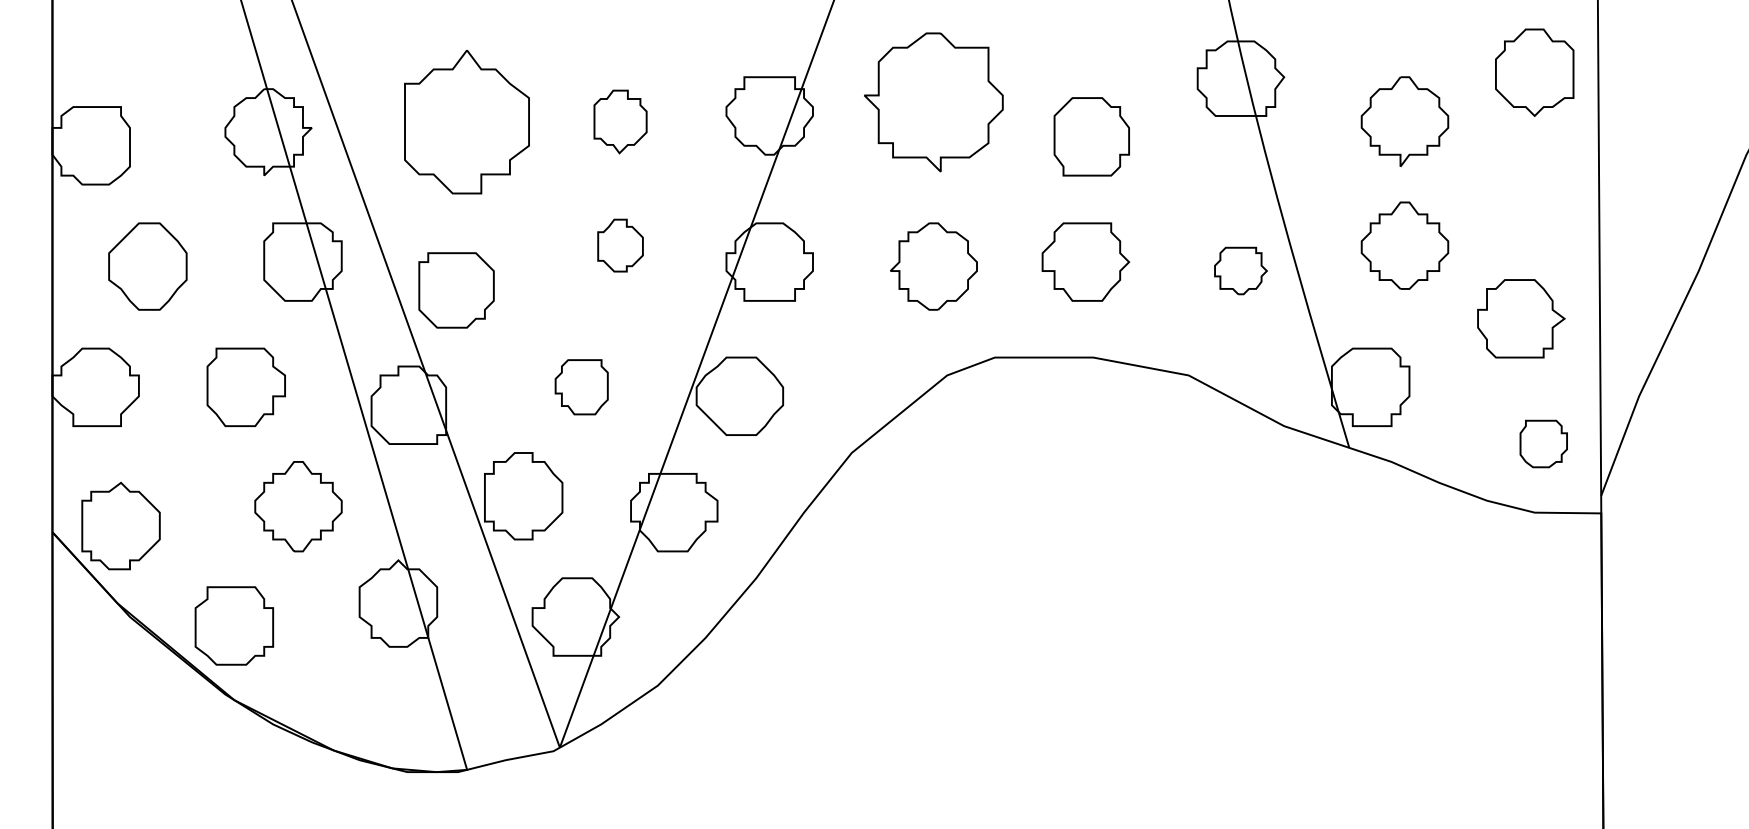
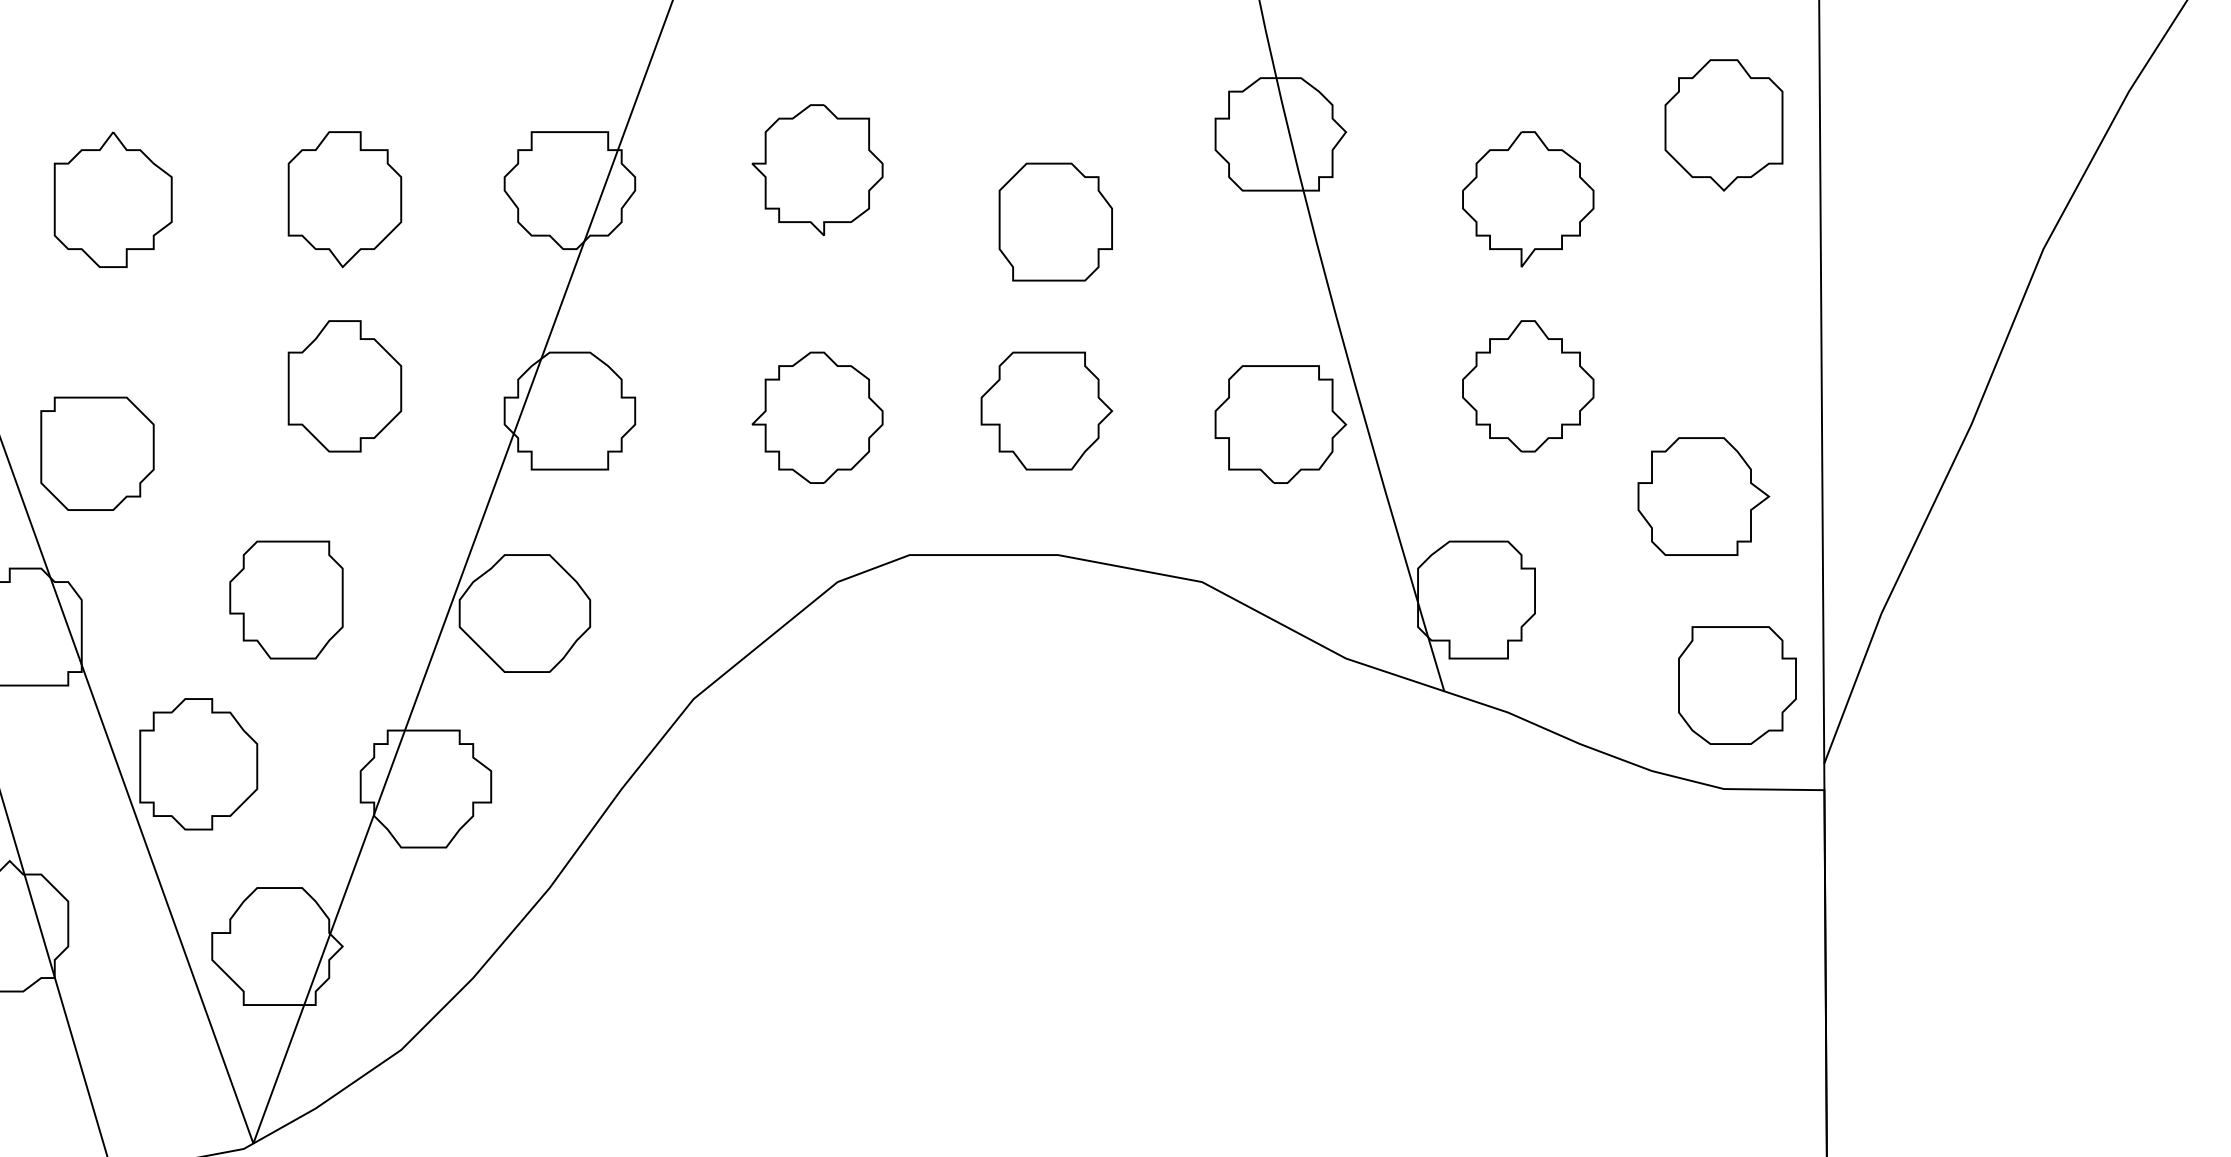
part: (933, 102) -> (816, 170), size x0.62
part: (466, 121) -> (112, 198), size x0.62
part: (620, 121) -> (344, 198), size x1.43
part: (620, 245) -> (344, 386), size x1.67
part: (1240, 270) -> (1280, 423), size x1.67
part: (581, 386) -> (285, 598), size x1.43
part: (1543, 443) -> (1737, 684), size x1.67

